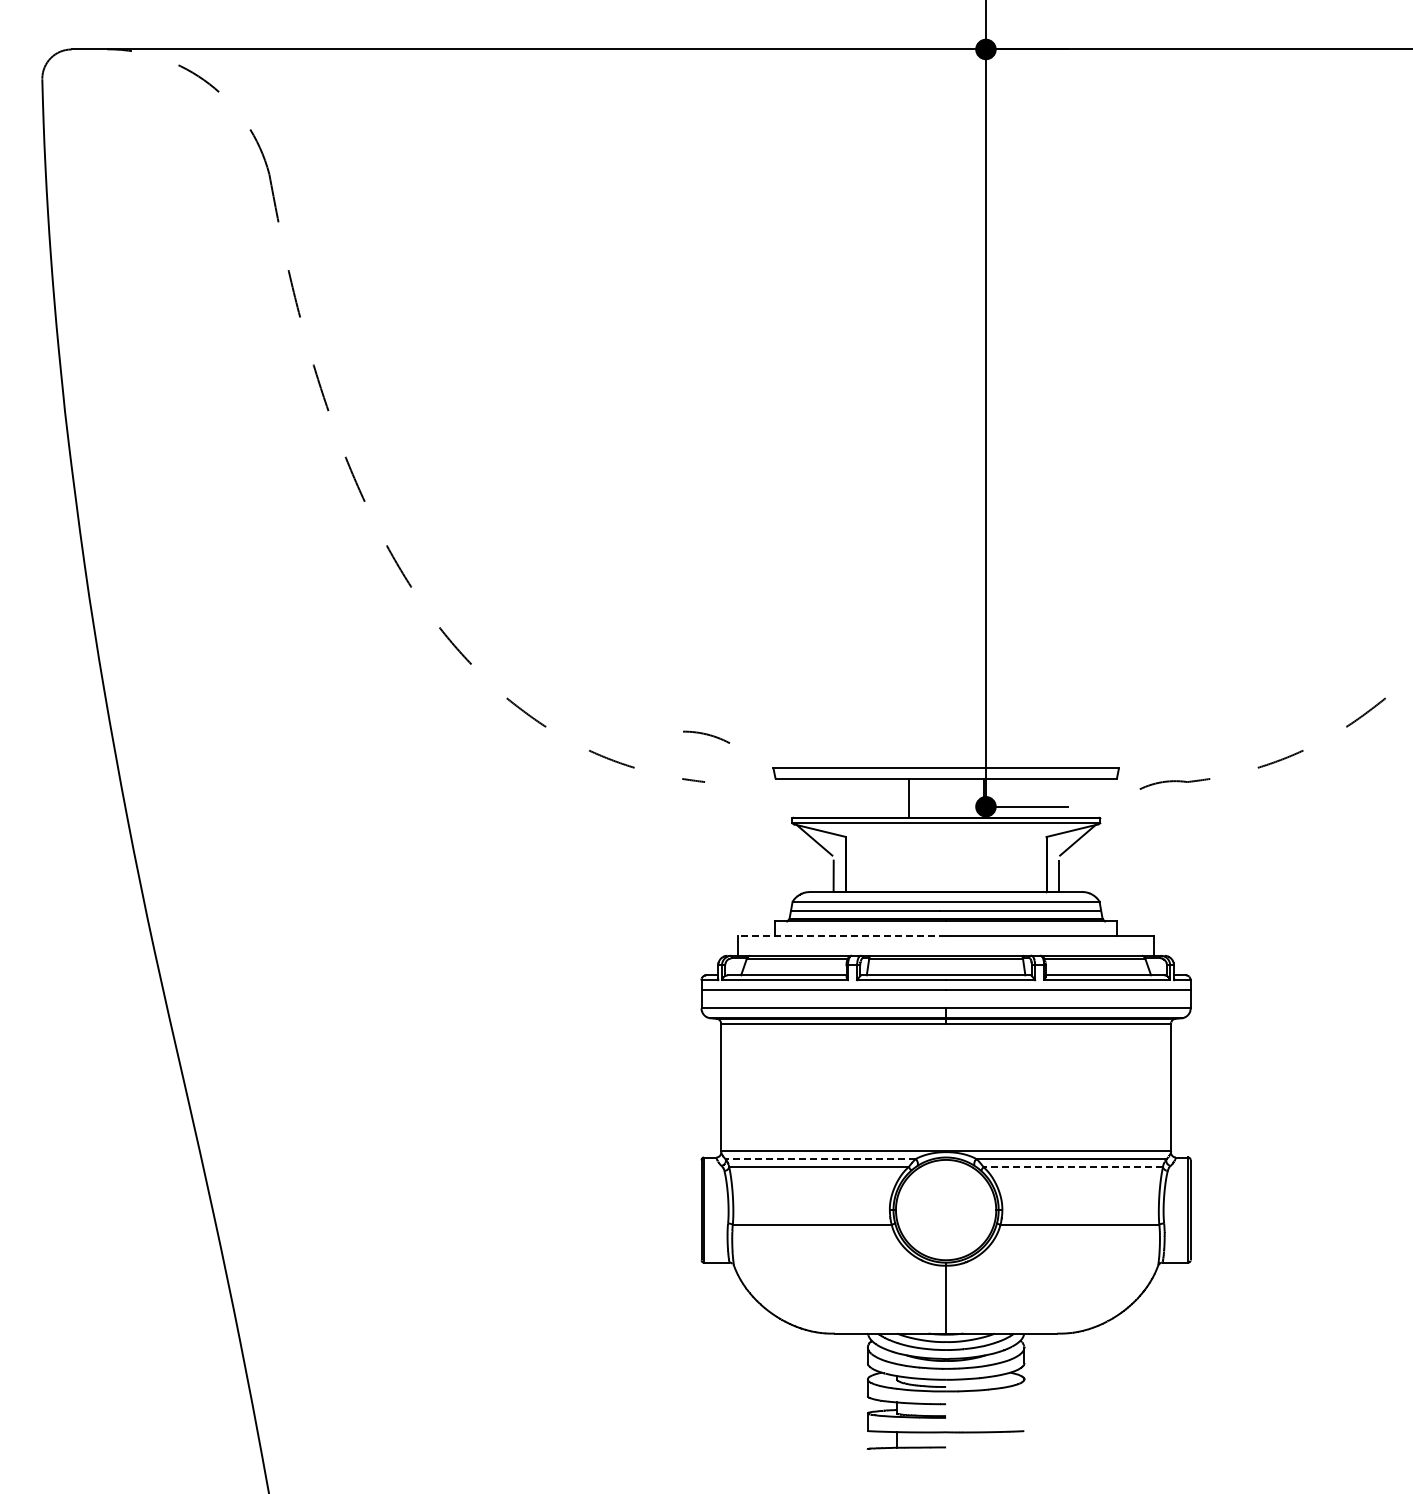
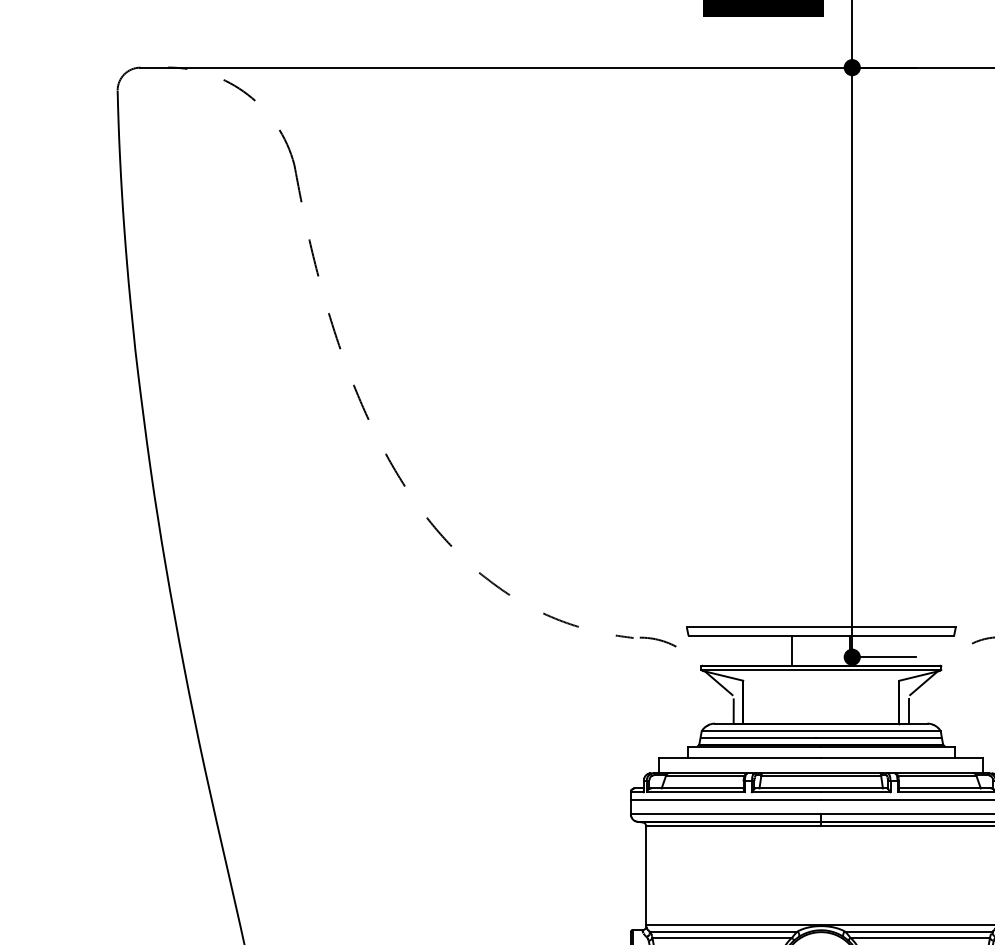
arc: (706, 735) -> (658, 640), moved
line: (842, 936) -> (740, 758), dashed -> solid
line: (820, 1159) -> (723, 931), dashed -> solid
line: (1073, 1167) -> (920, 938), dashed -> solid

